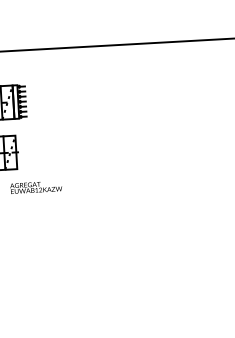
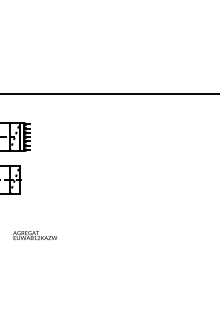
text: (36, 187) -> (35, 235), moved

